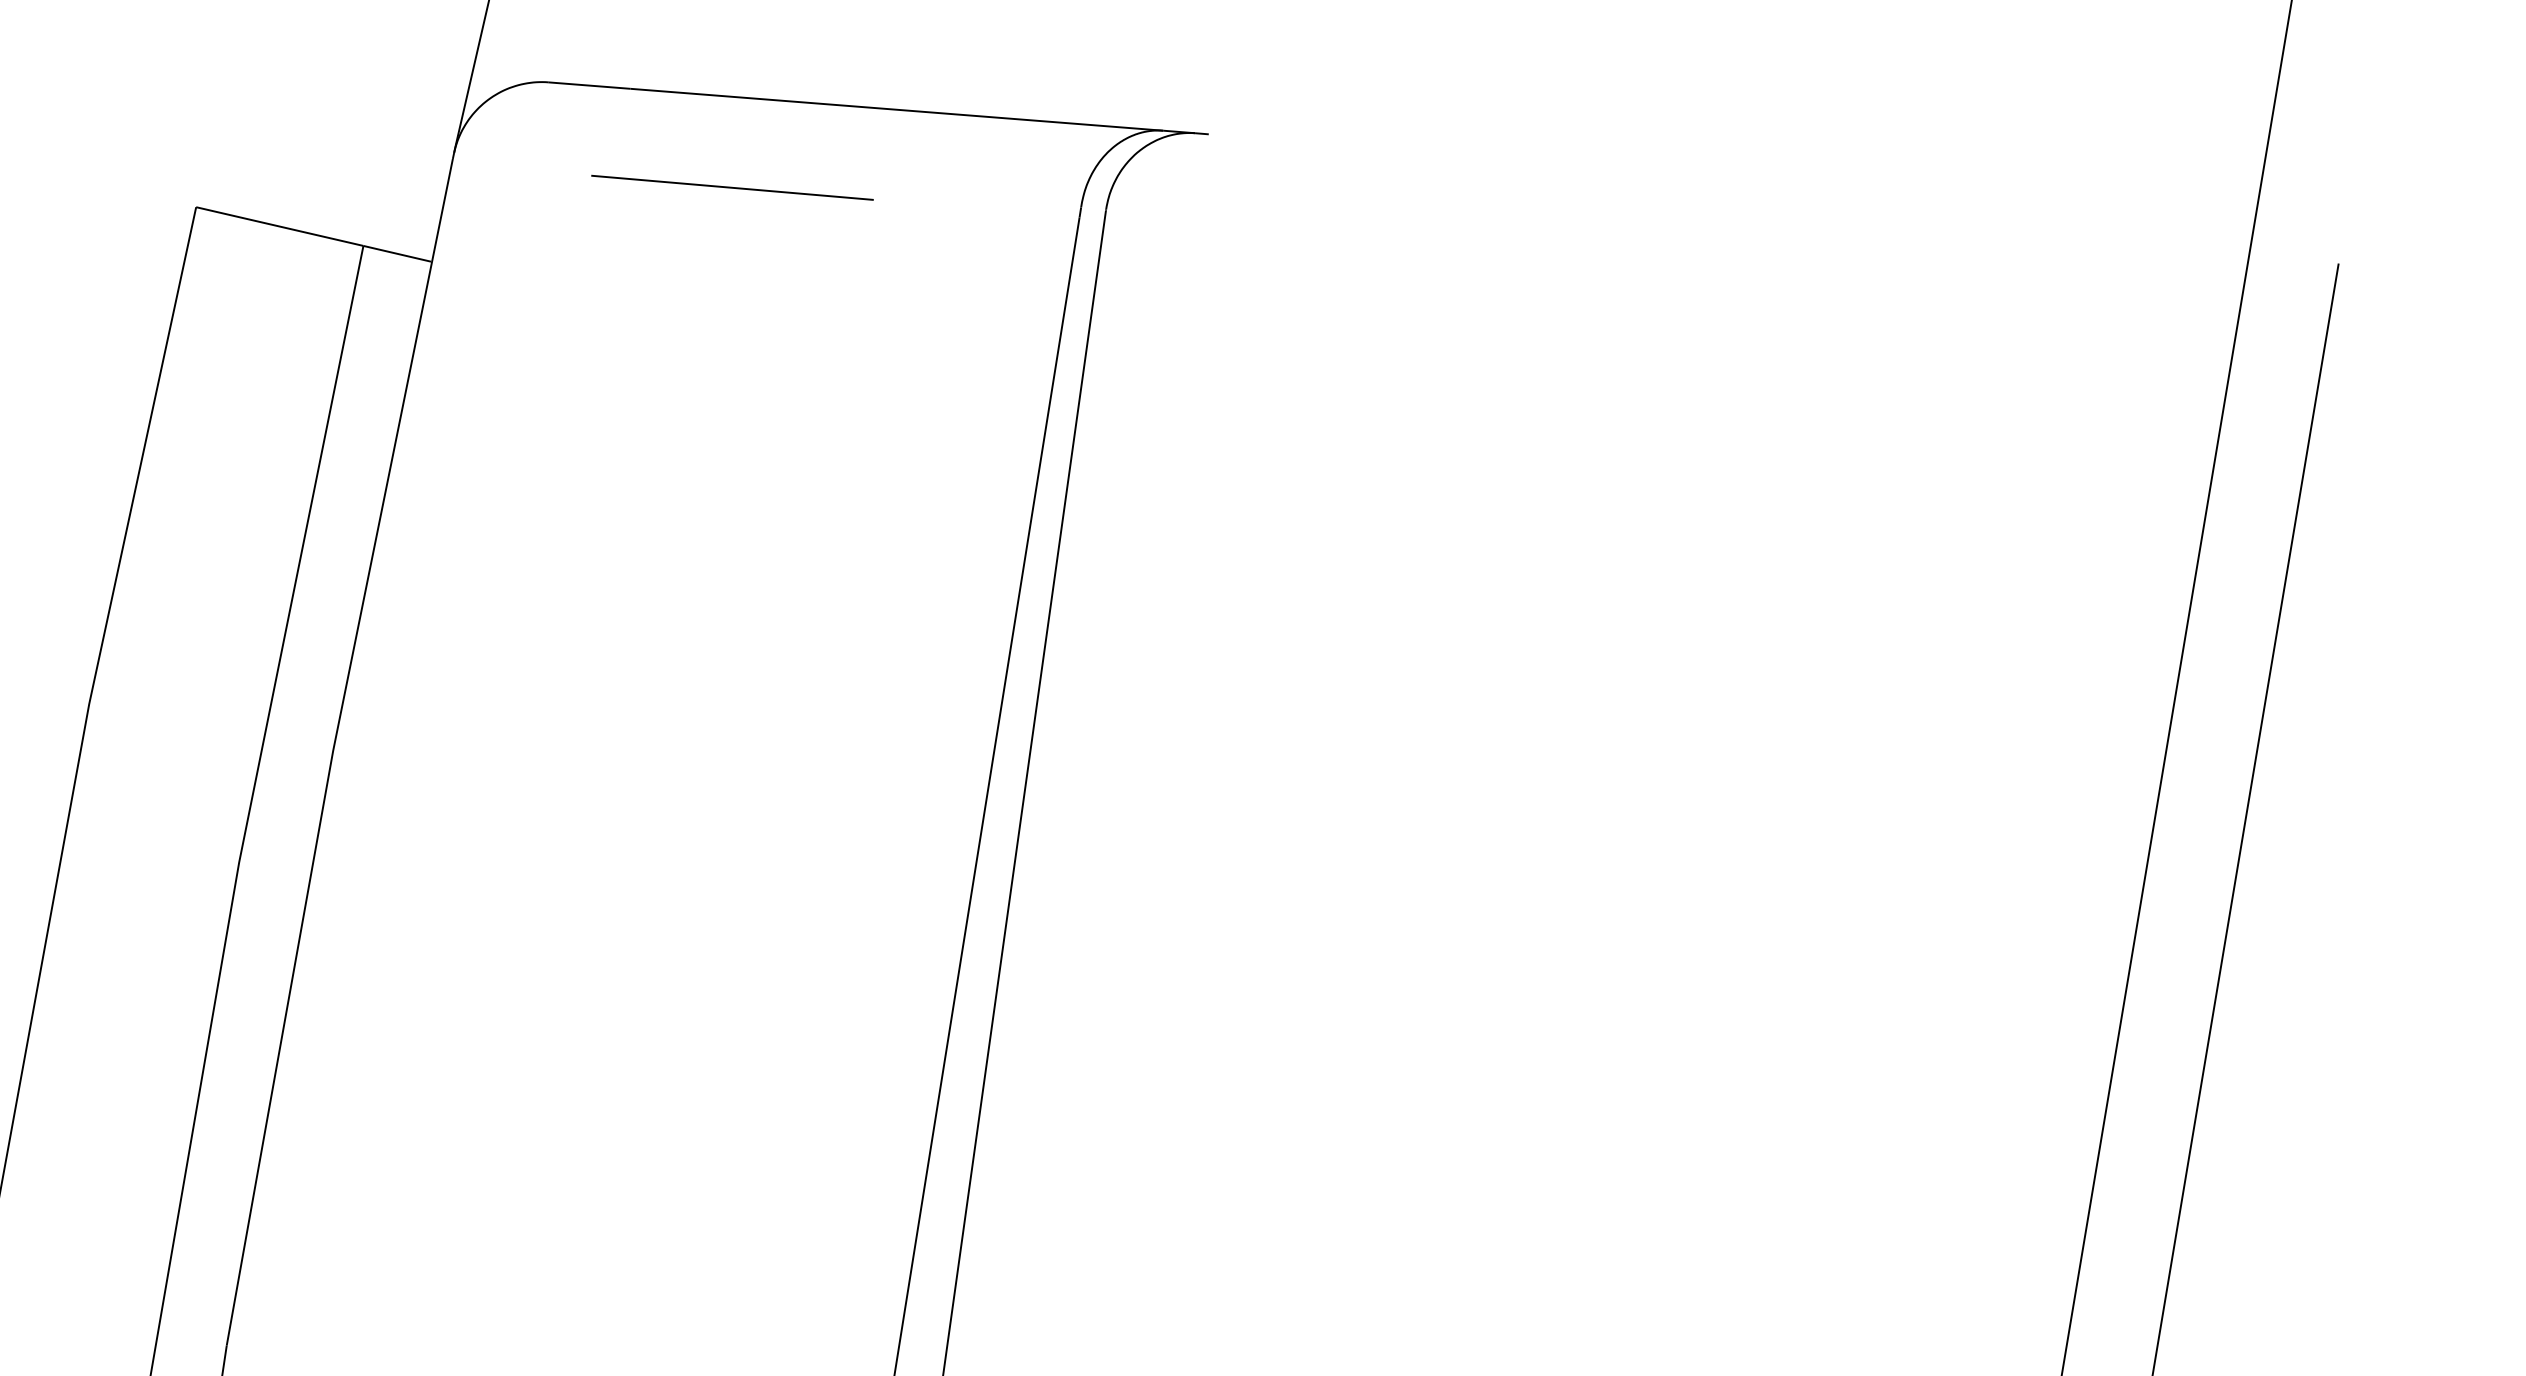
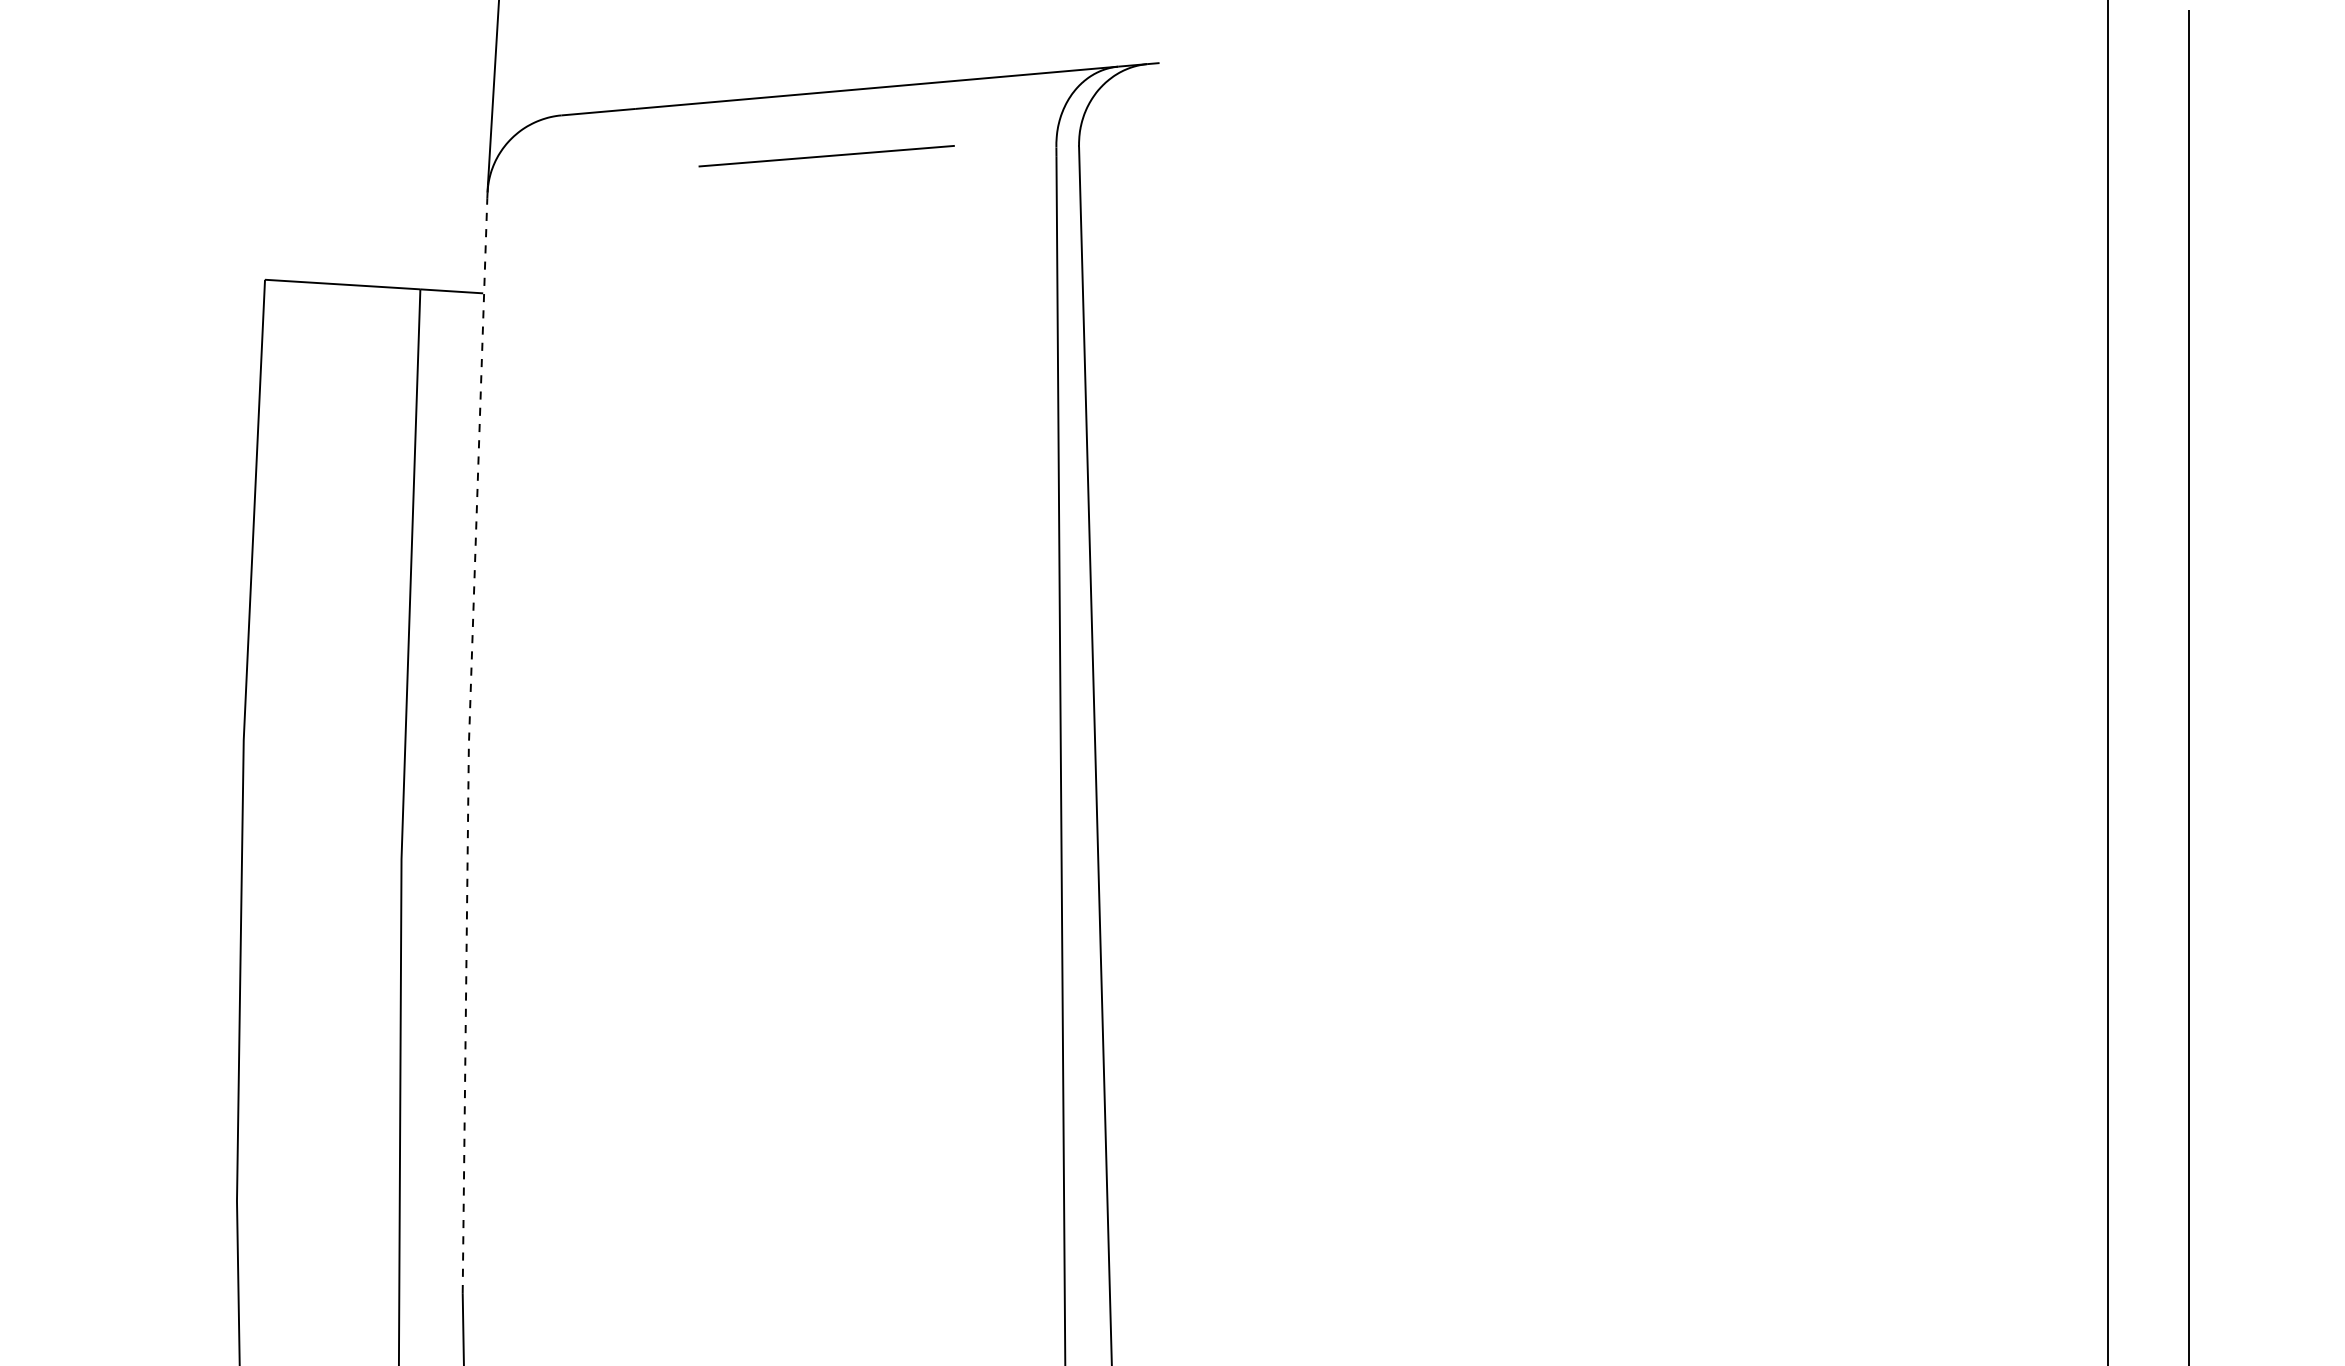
line: (732, 188) -> (826, 156), moved
line: (332, 750) -> (468, 745), solid -> dashed

